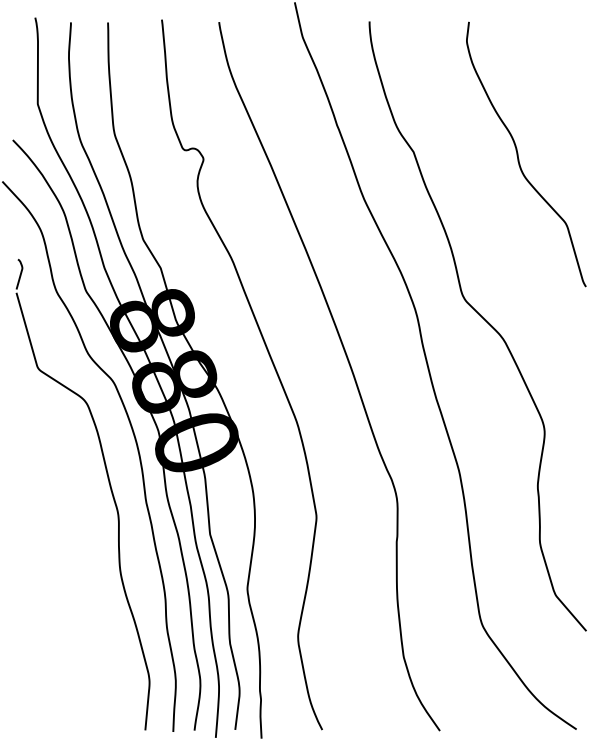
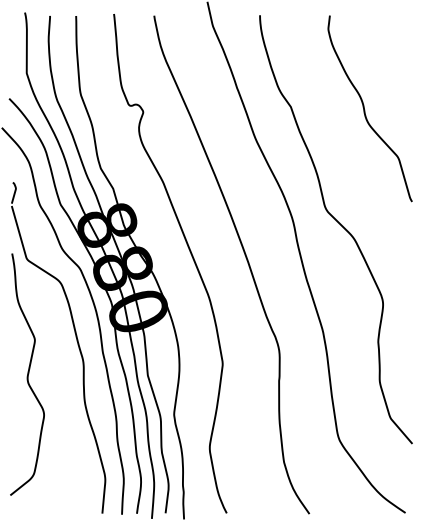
curve: (38, 532) -> (27, 374), added

